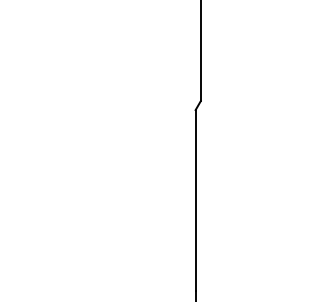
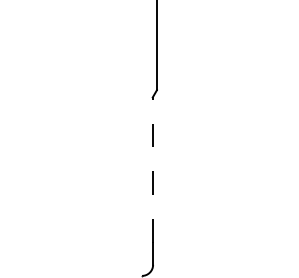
line: (195, 201) -> (152, 170), solid -> dashed

